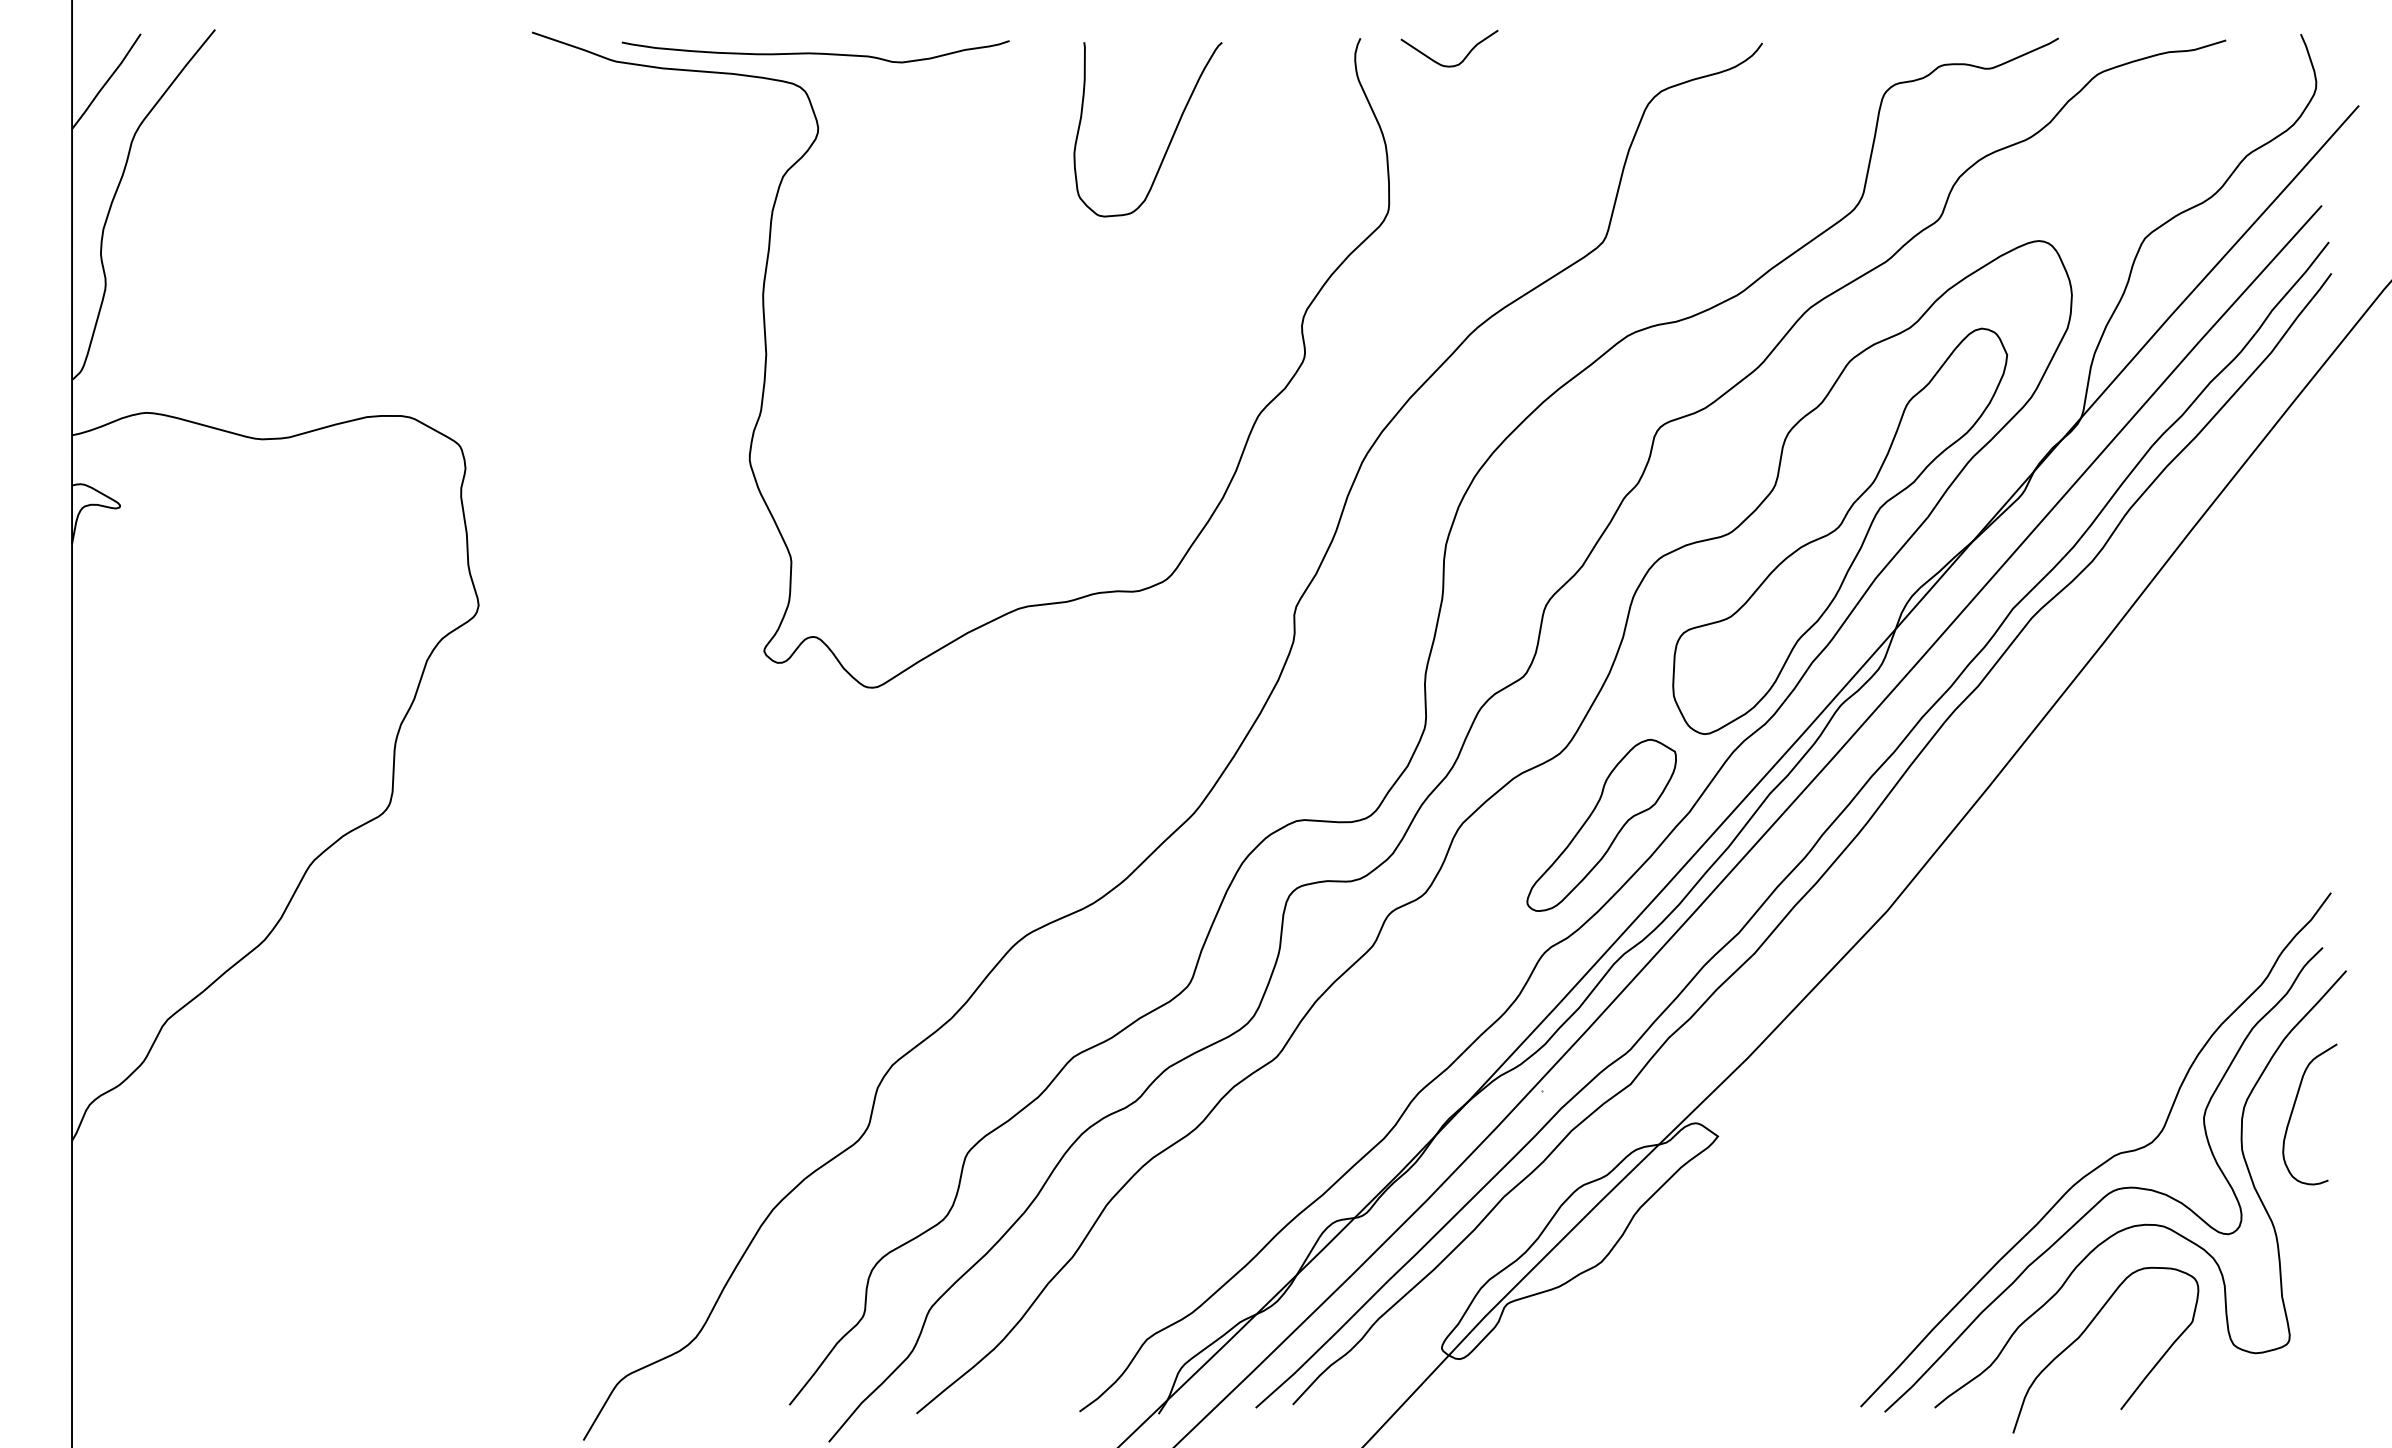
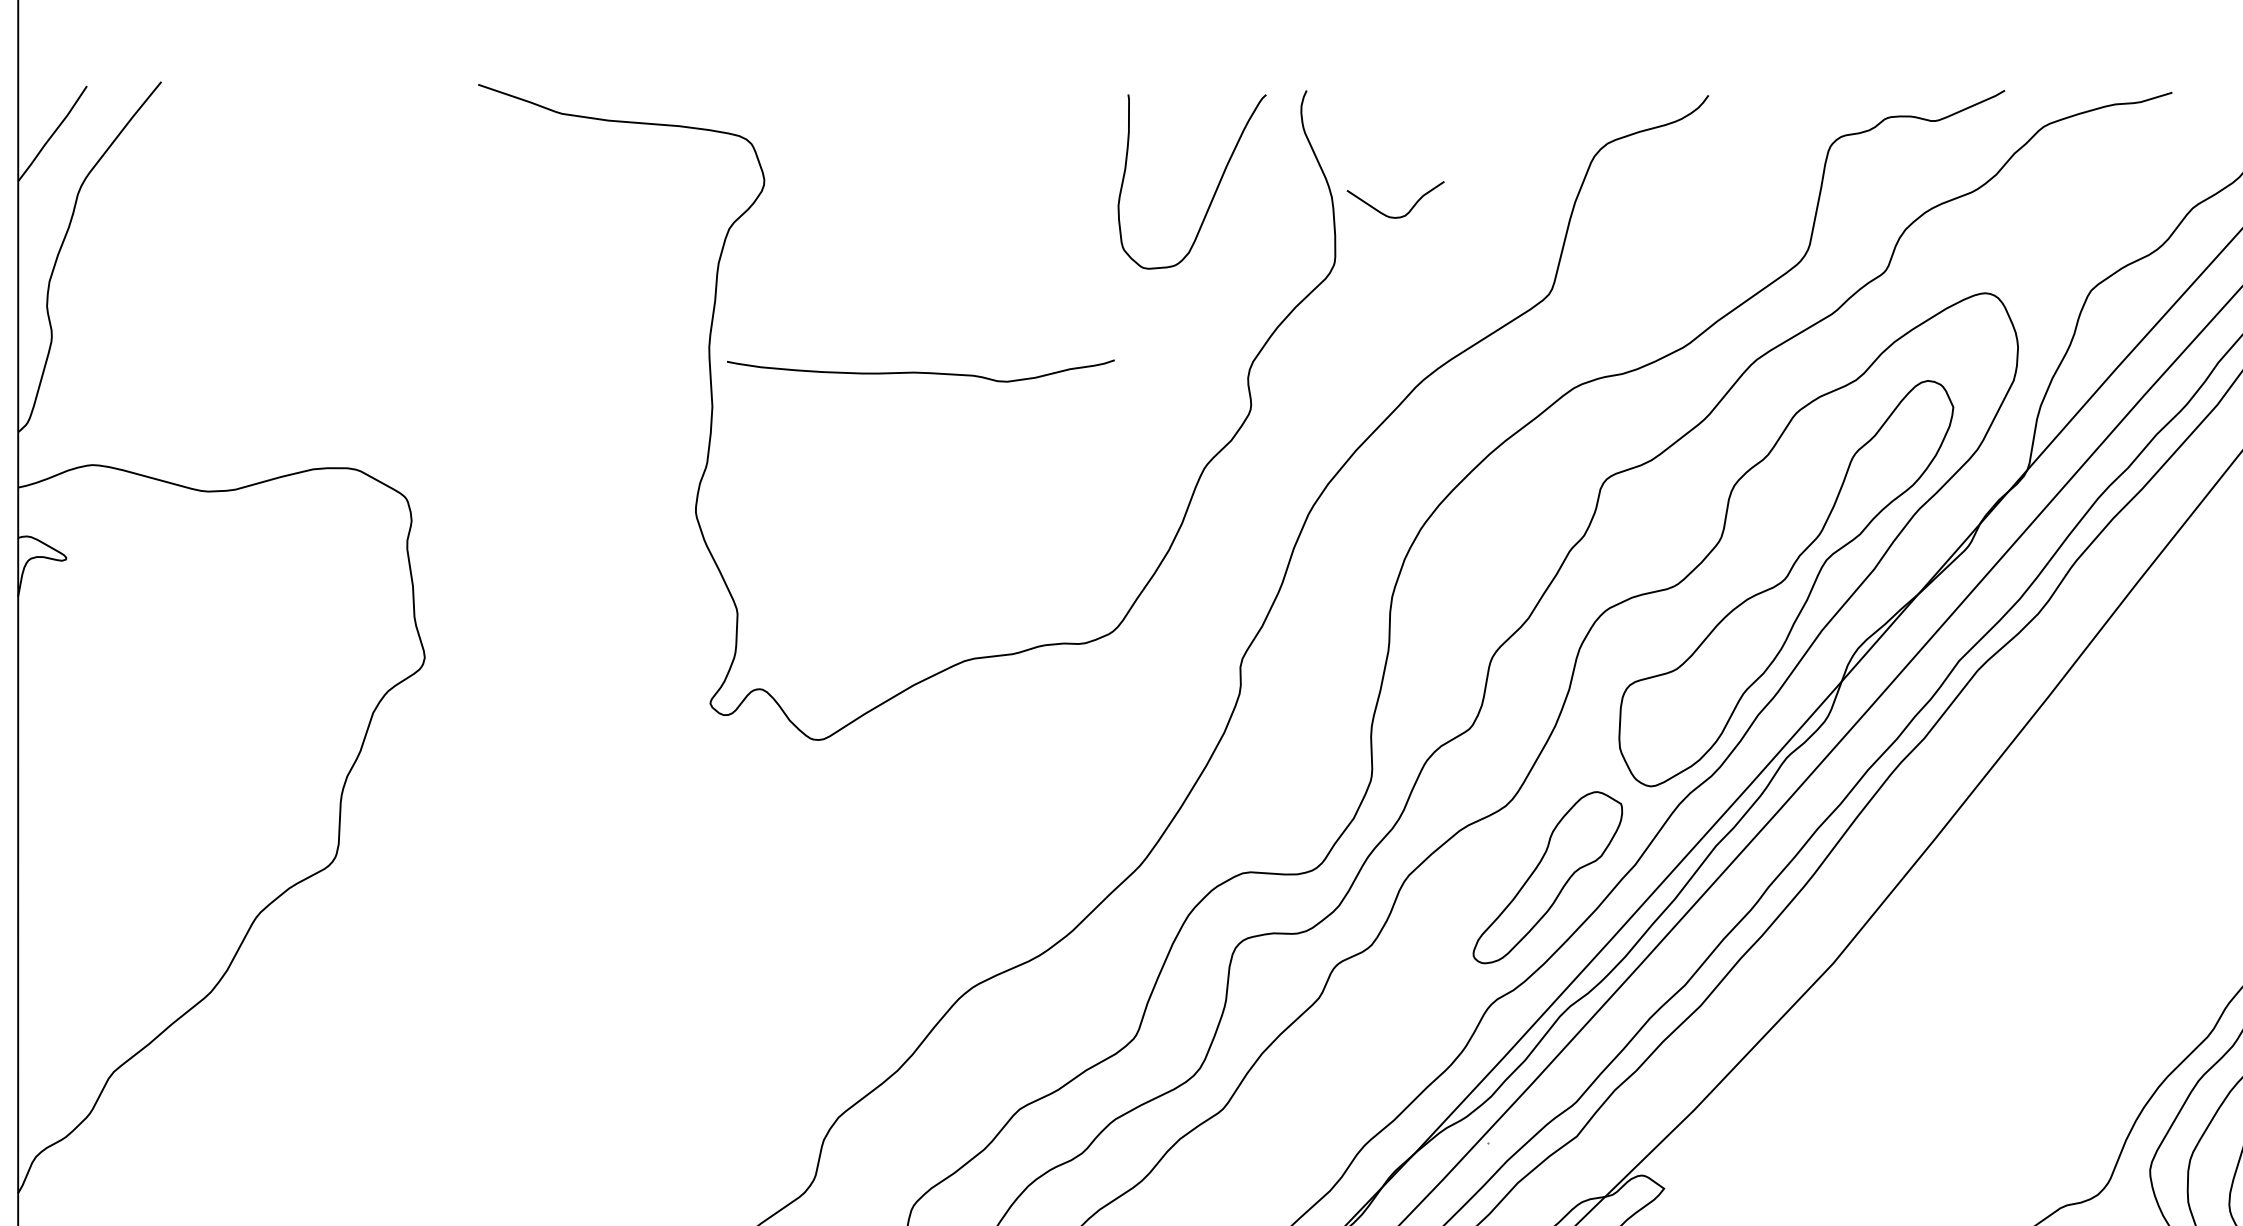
curve: (815, 52) -> (920, 371), moved
curve: (1449, 65) -> (1395, 216), moved
curve: (1169, 141) -> (1213, 193), moved

